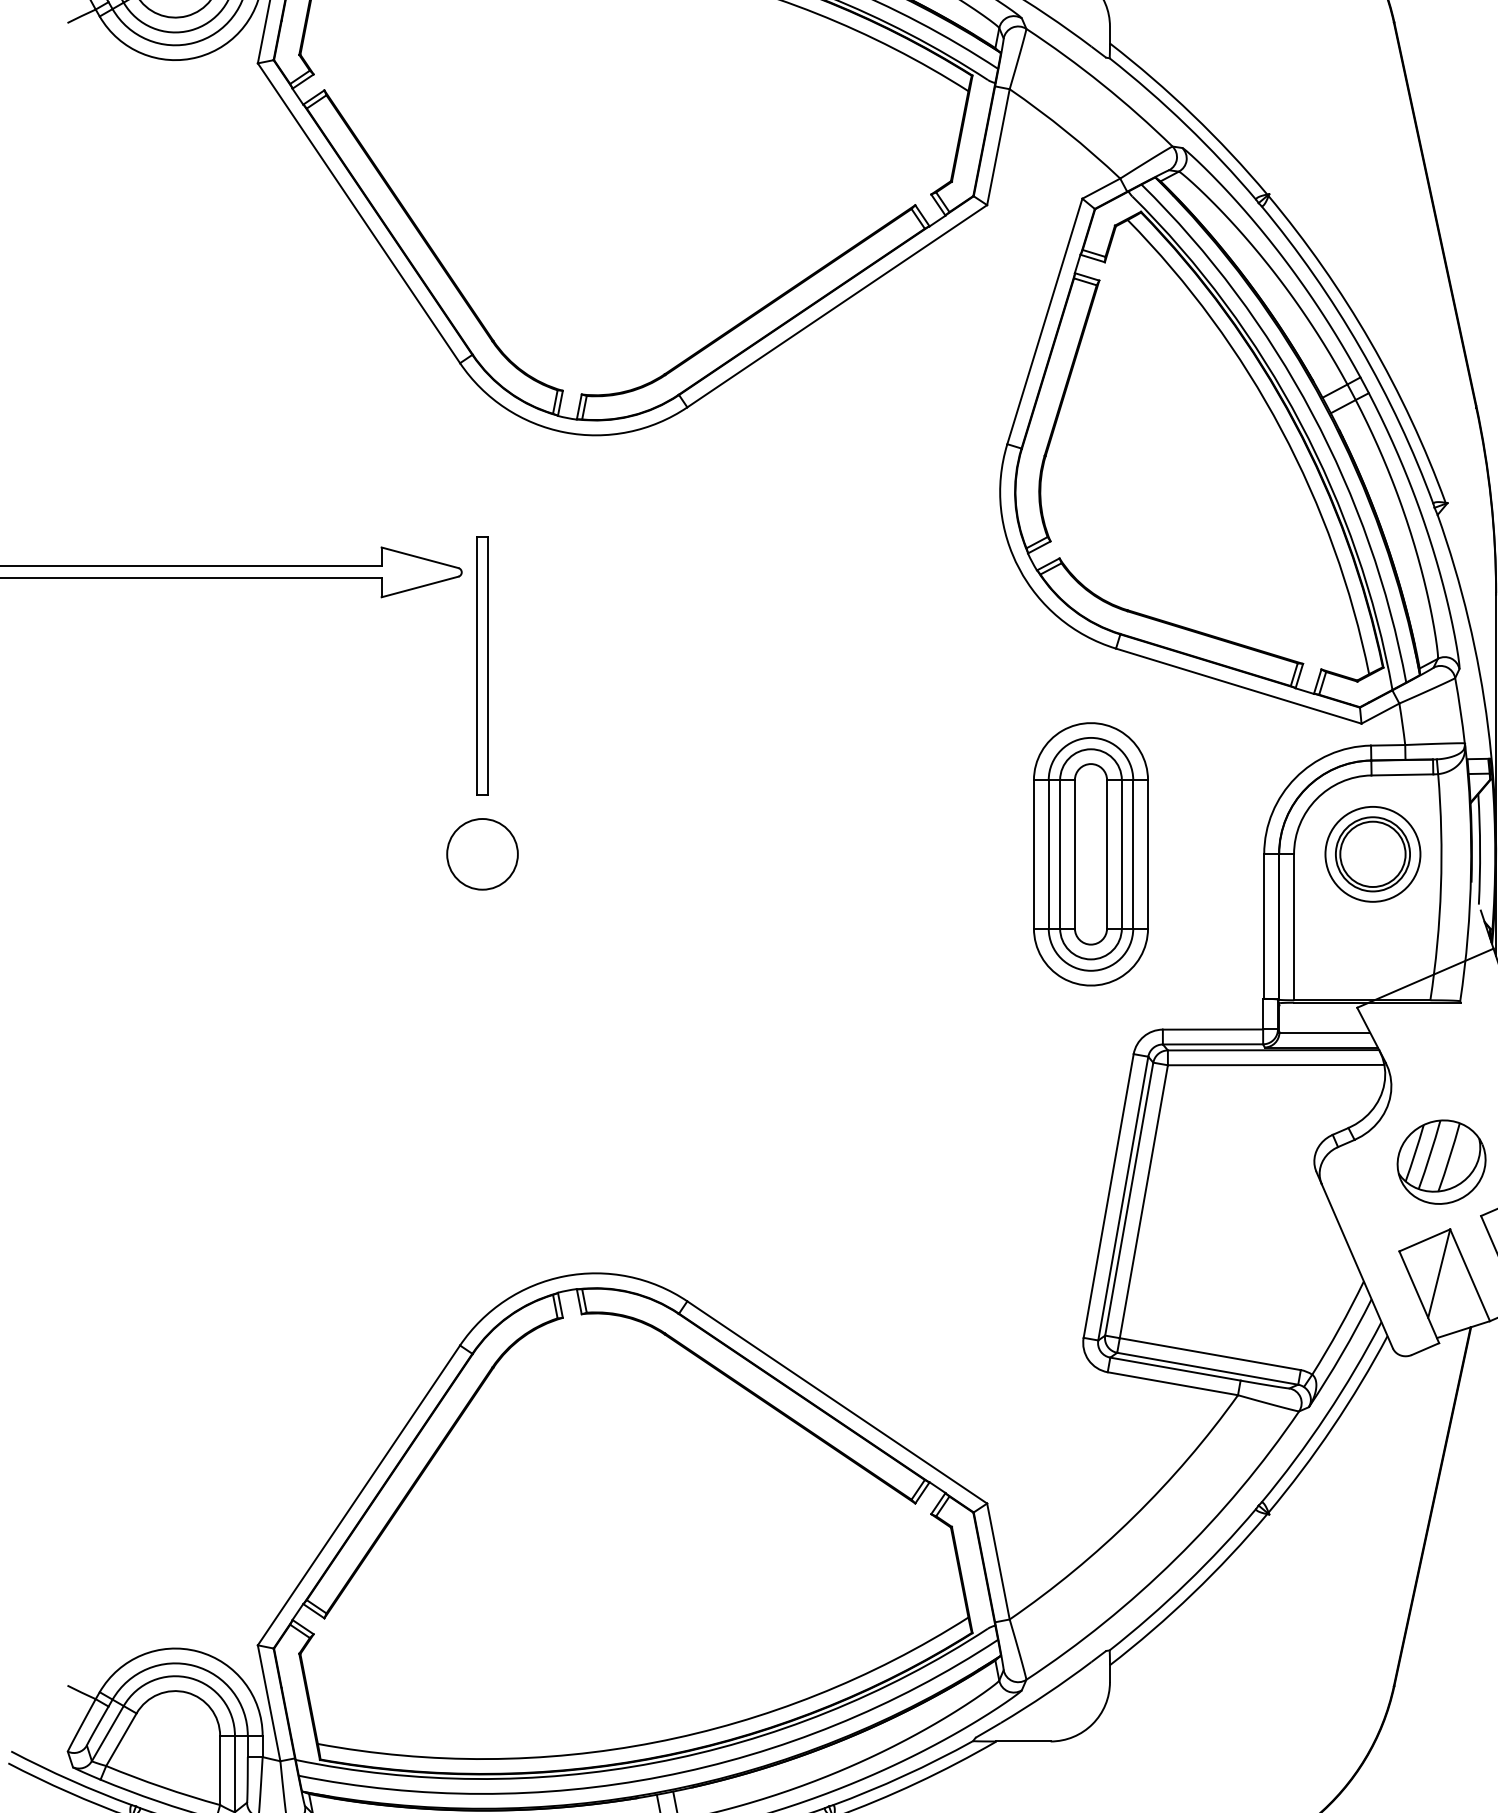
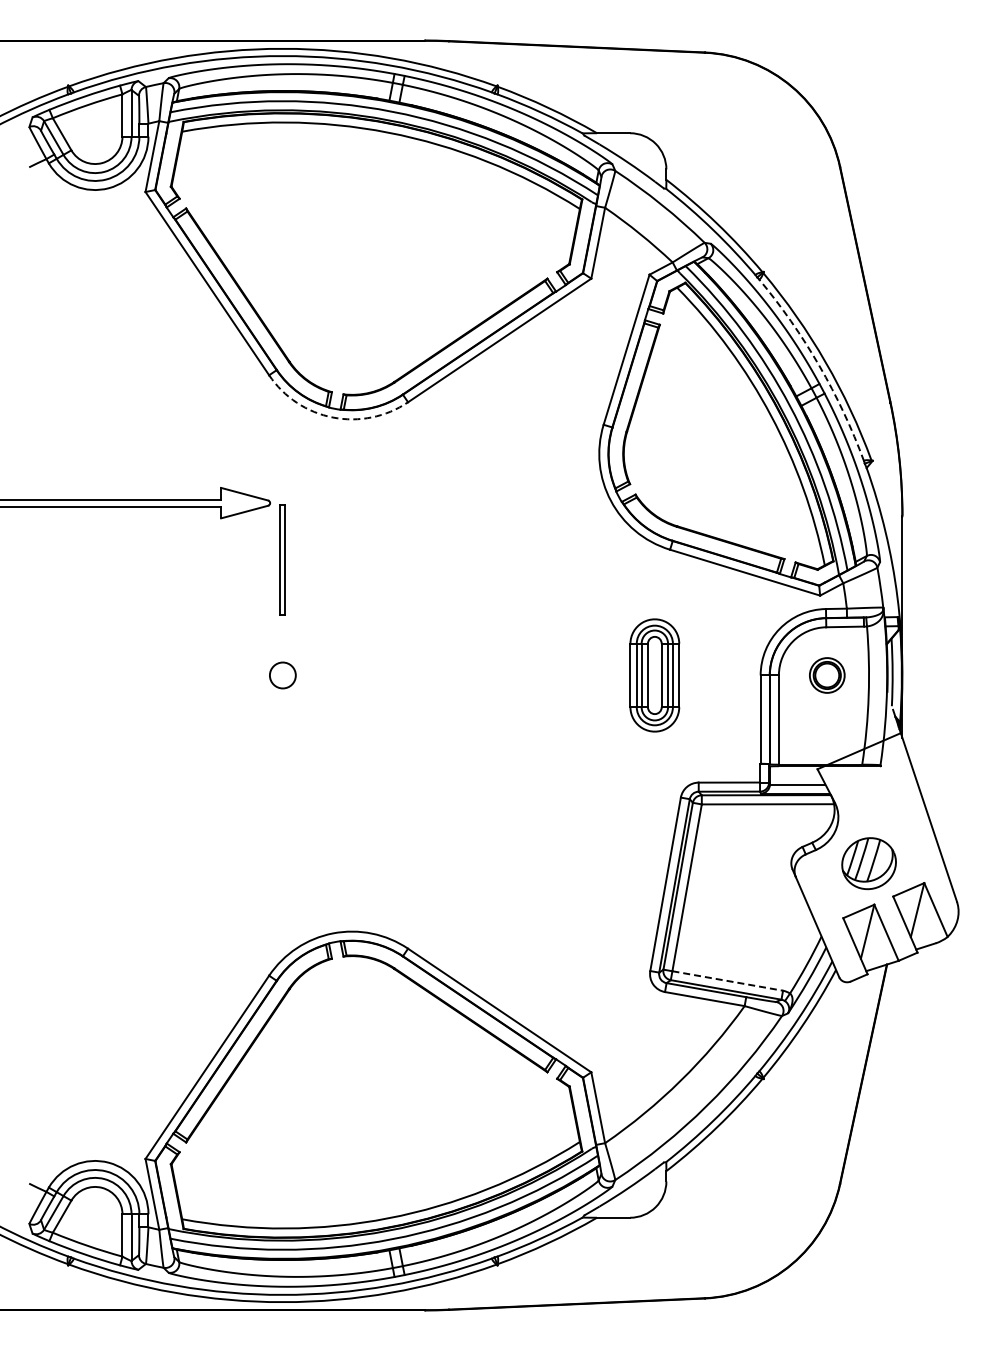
arc: (1360, 347) -> (819, 365), solid -> dashed
arc: (565, 432) -> (333, 417), solid -> dashed
part: (481, 664) -> (282, 559), size x0.7
circle: (481, 854) -> (282, 675), size x0.6
part: (1090, 854) -> (654, 675), size x0.7
part: (1373, 854) -> (827, 675), size x0.6
line: (1211, 1354) -> (728, 981), solid -> dashed

